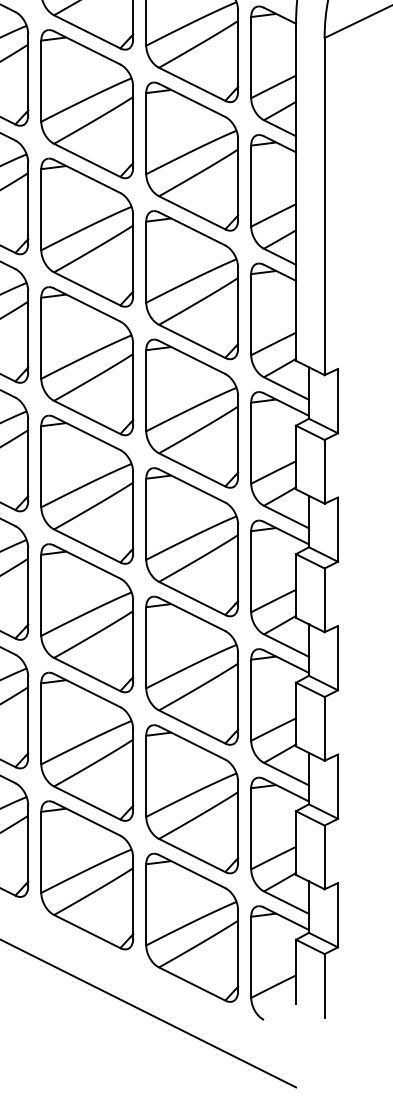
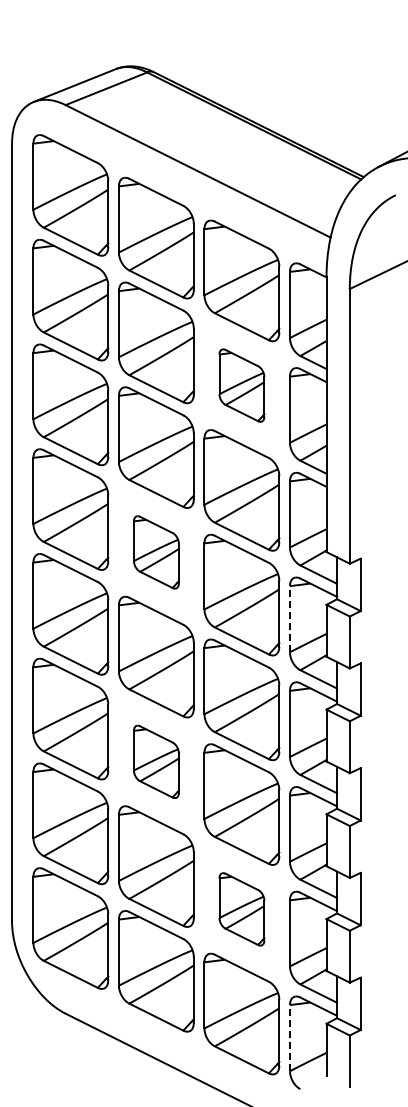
part: (191, 156) -> (241, 385), size x0.6
part: (87, 361) -> (156, 552), size x0.6
line: (250, 442) -> (289, 618), solid -> dashed
part: (87, 617) -> (156, 761), size x0.6
part: (191, 799) -> (241, 909), size x0.6
line: (250, 956) -> (289, 1037), solid -> dashed

